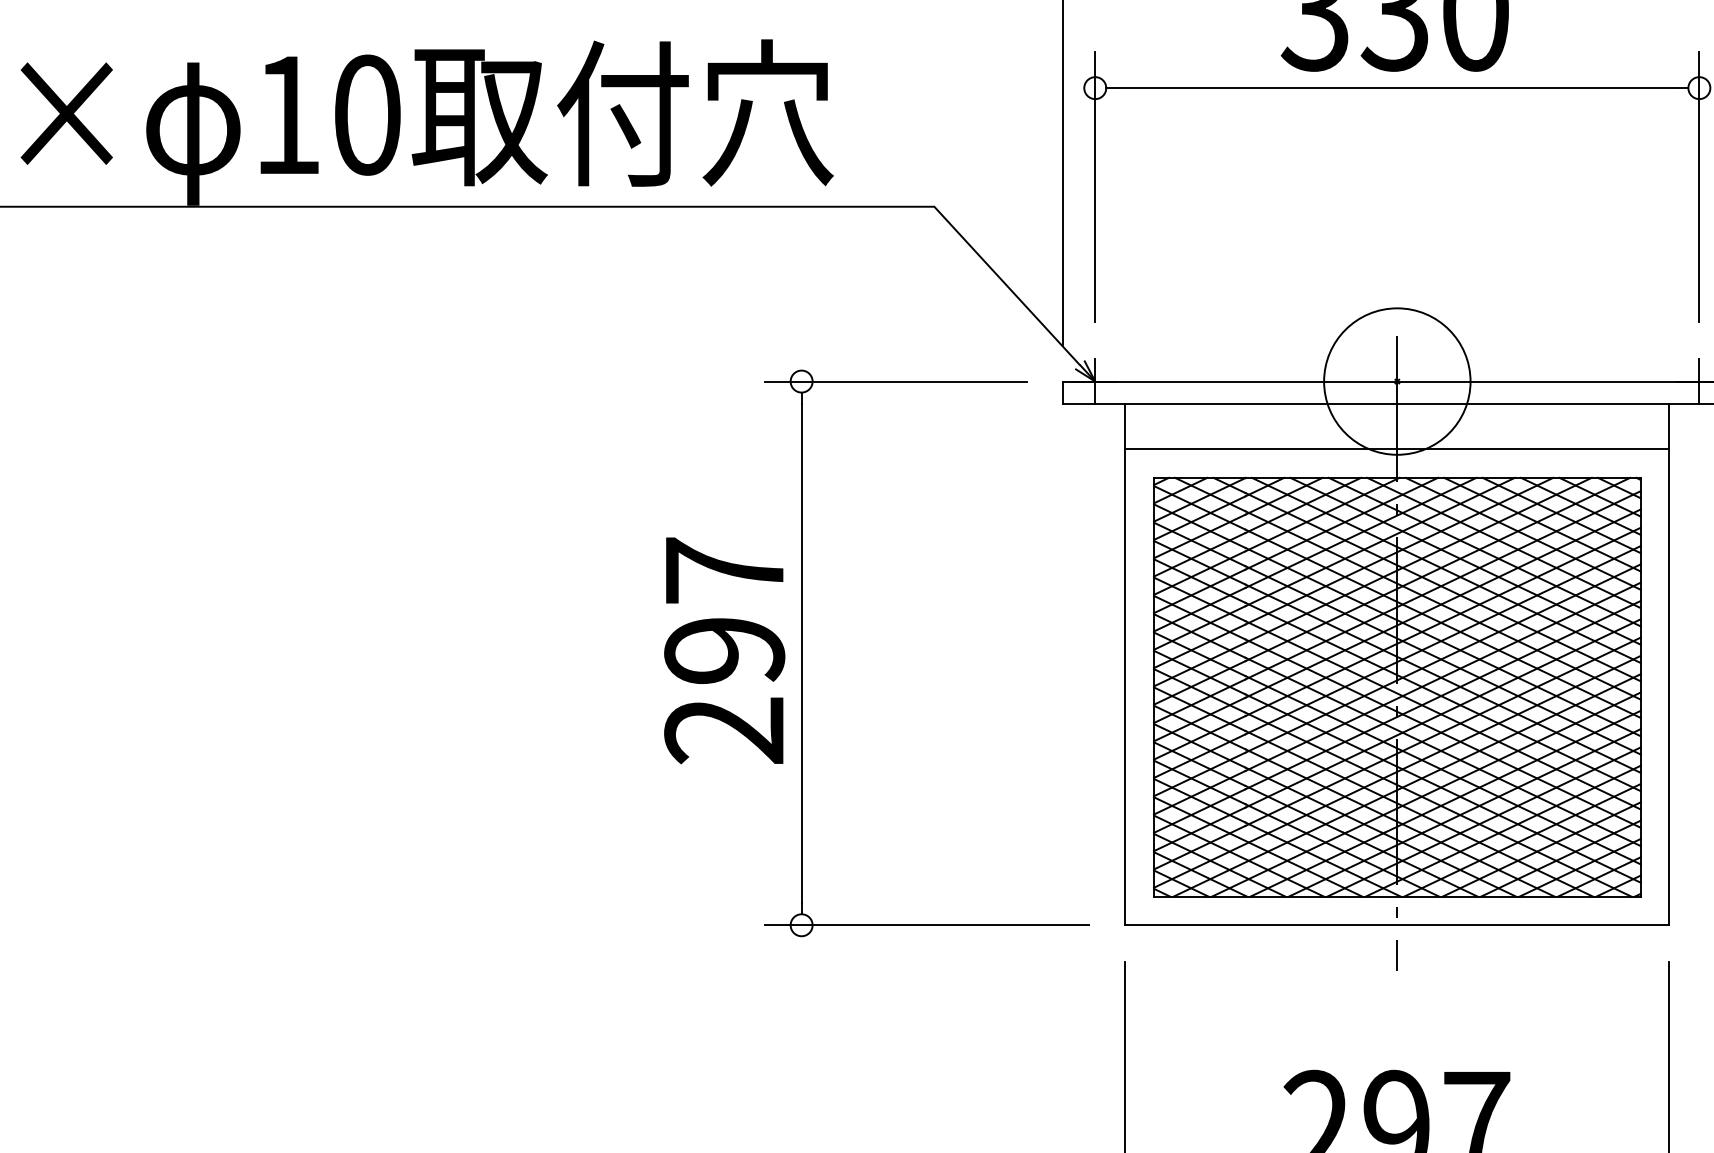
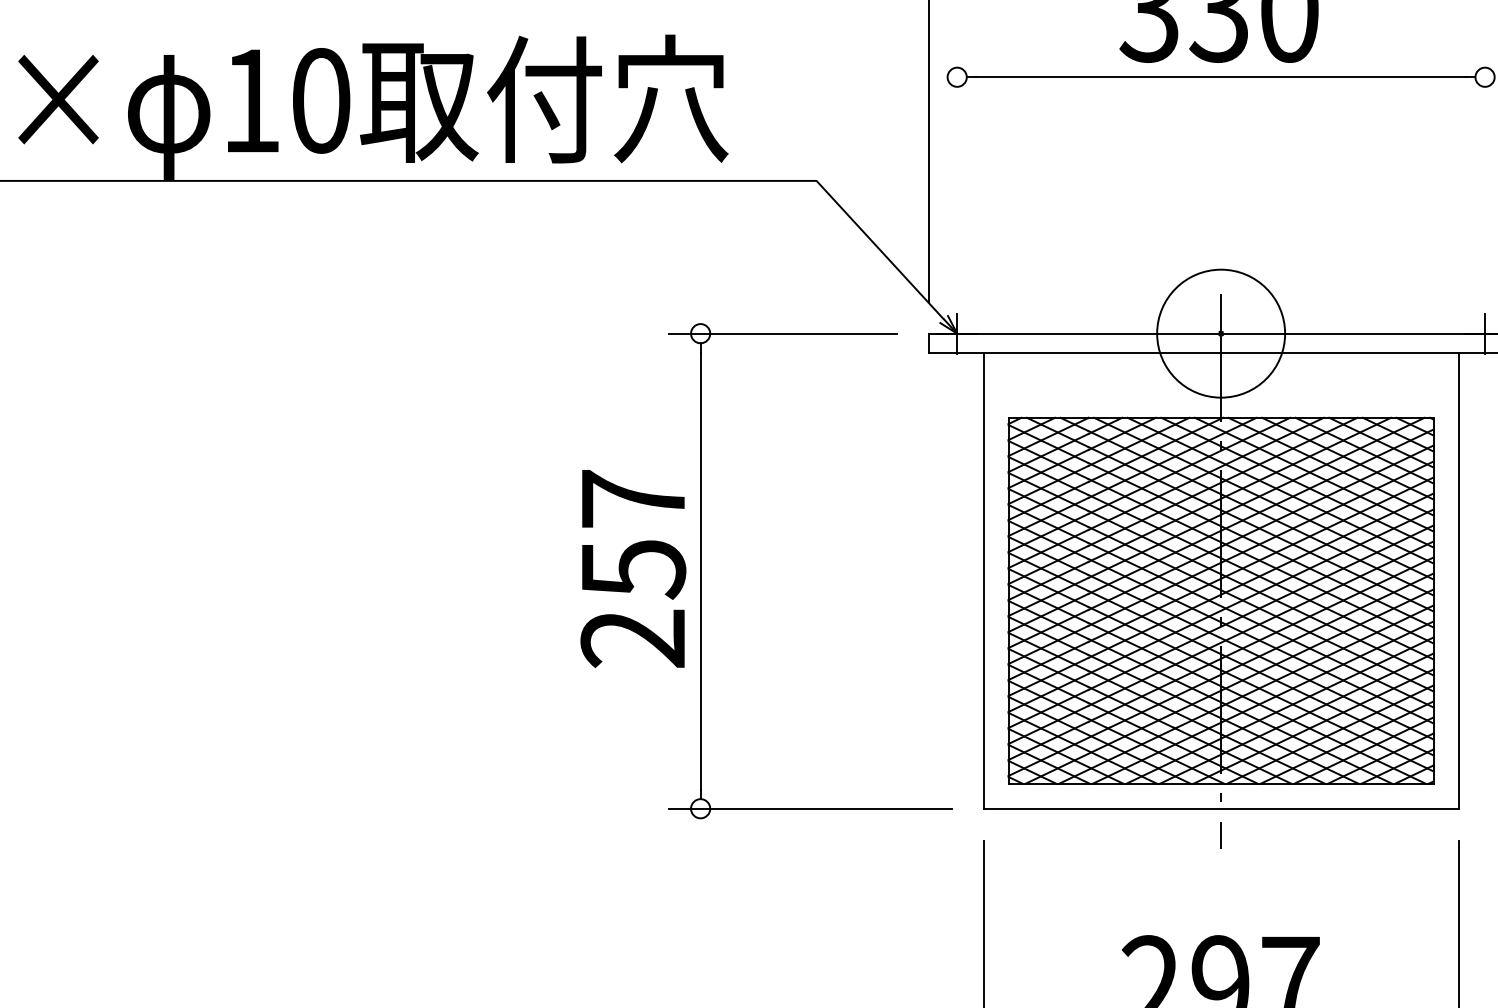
line: (1095, 186) -> (957, 163), removed
line: (1699, 186) -> (1485, 163), removed
line: (1397, 449) -> (1221, 393), removed
text: (724, 652) -> (633, 570), 297 -> 257

